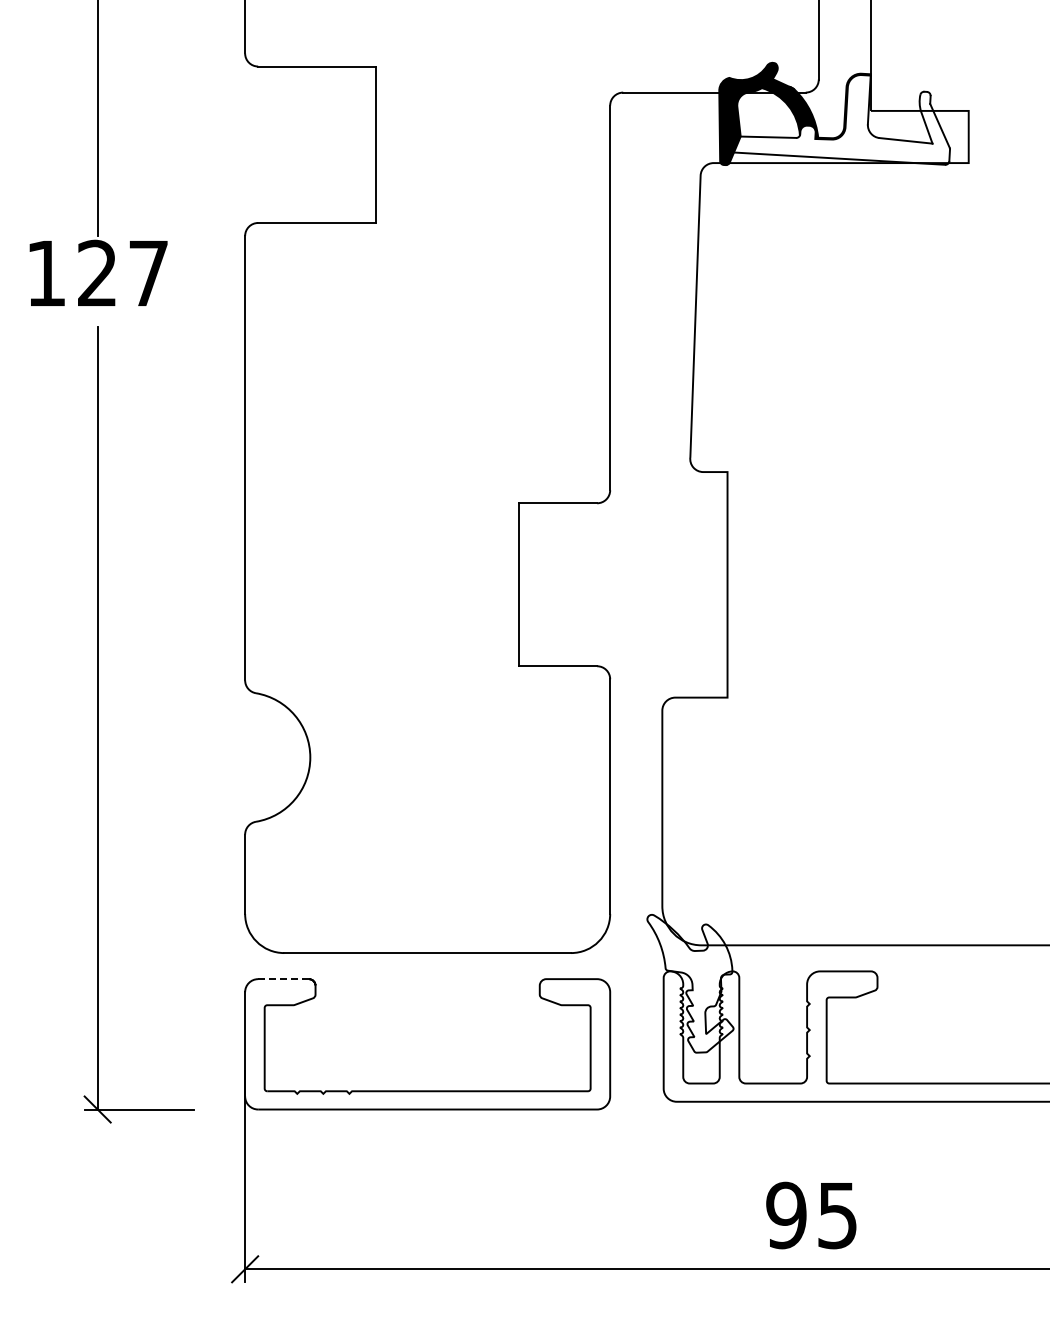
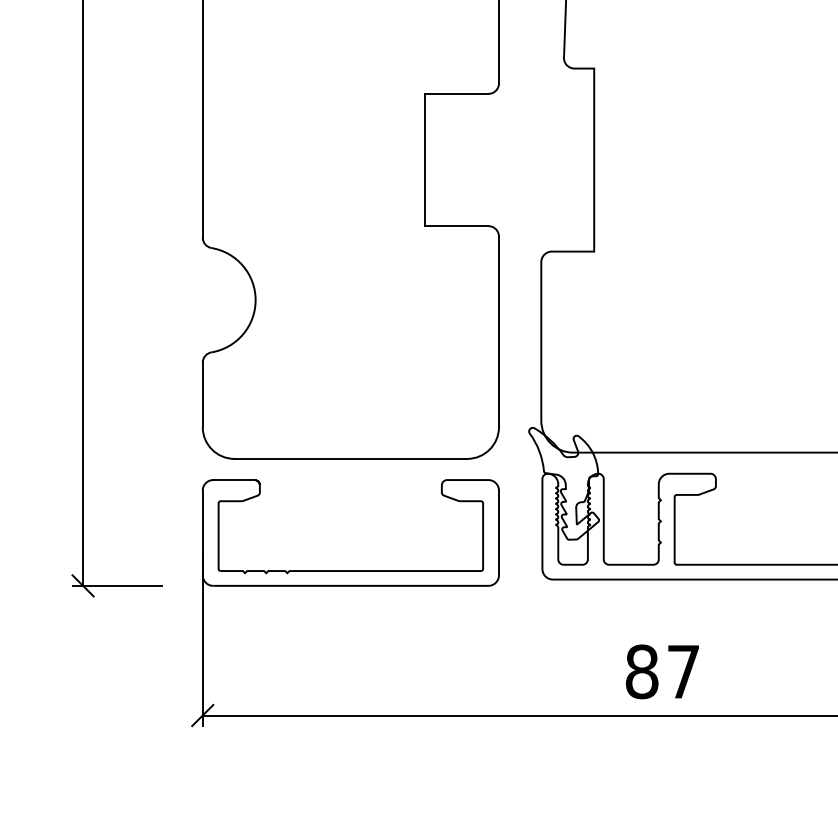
line: (284, 979) -> (234, 480), dashed -> solid
text: (811, 1215) -> (662, 671), 95 -> 87

